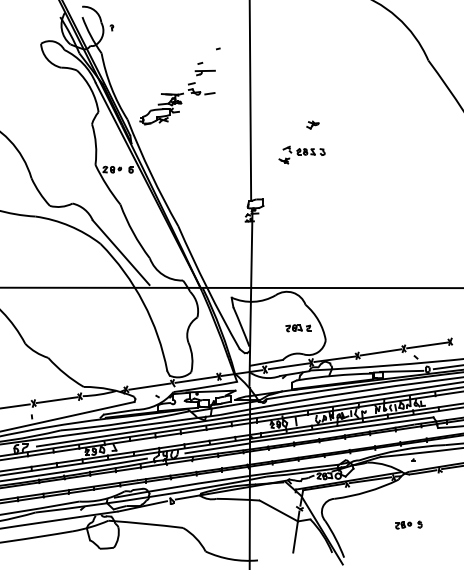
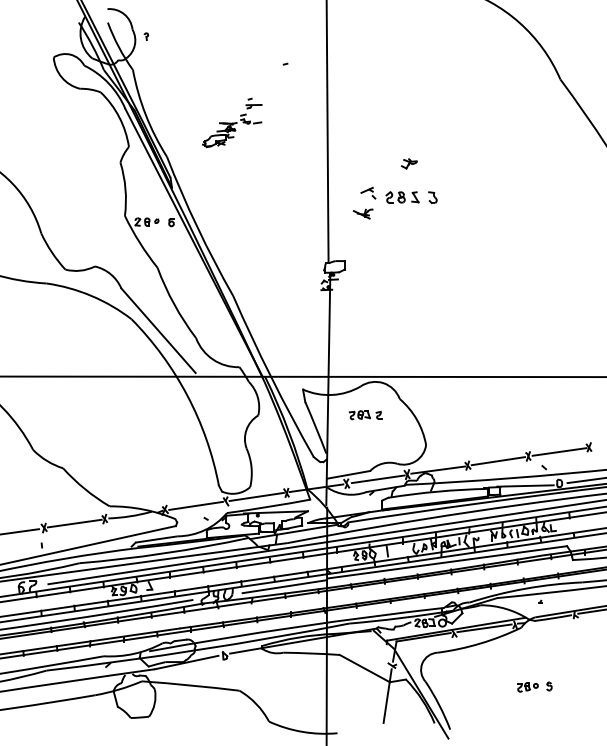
part: (177, 93) -> (232, 122), size x0.6
part: (301, 154) -> (394, 202), size x1.4
part: (298, 328) -> (365, 415), moved

